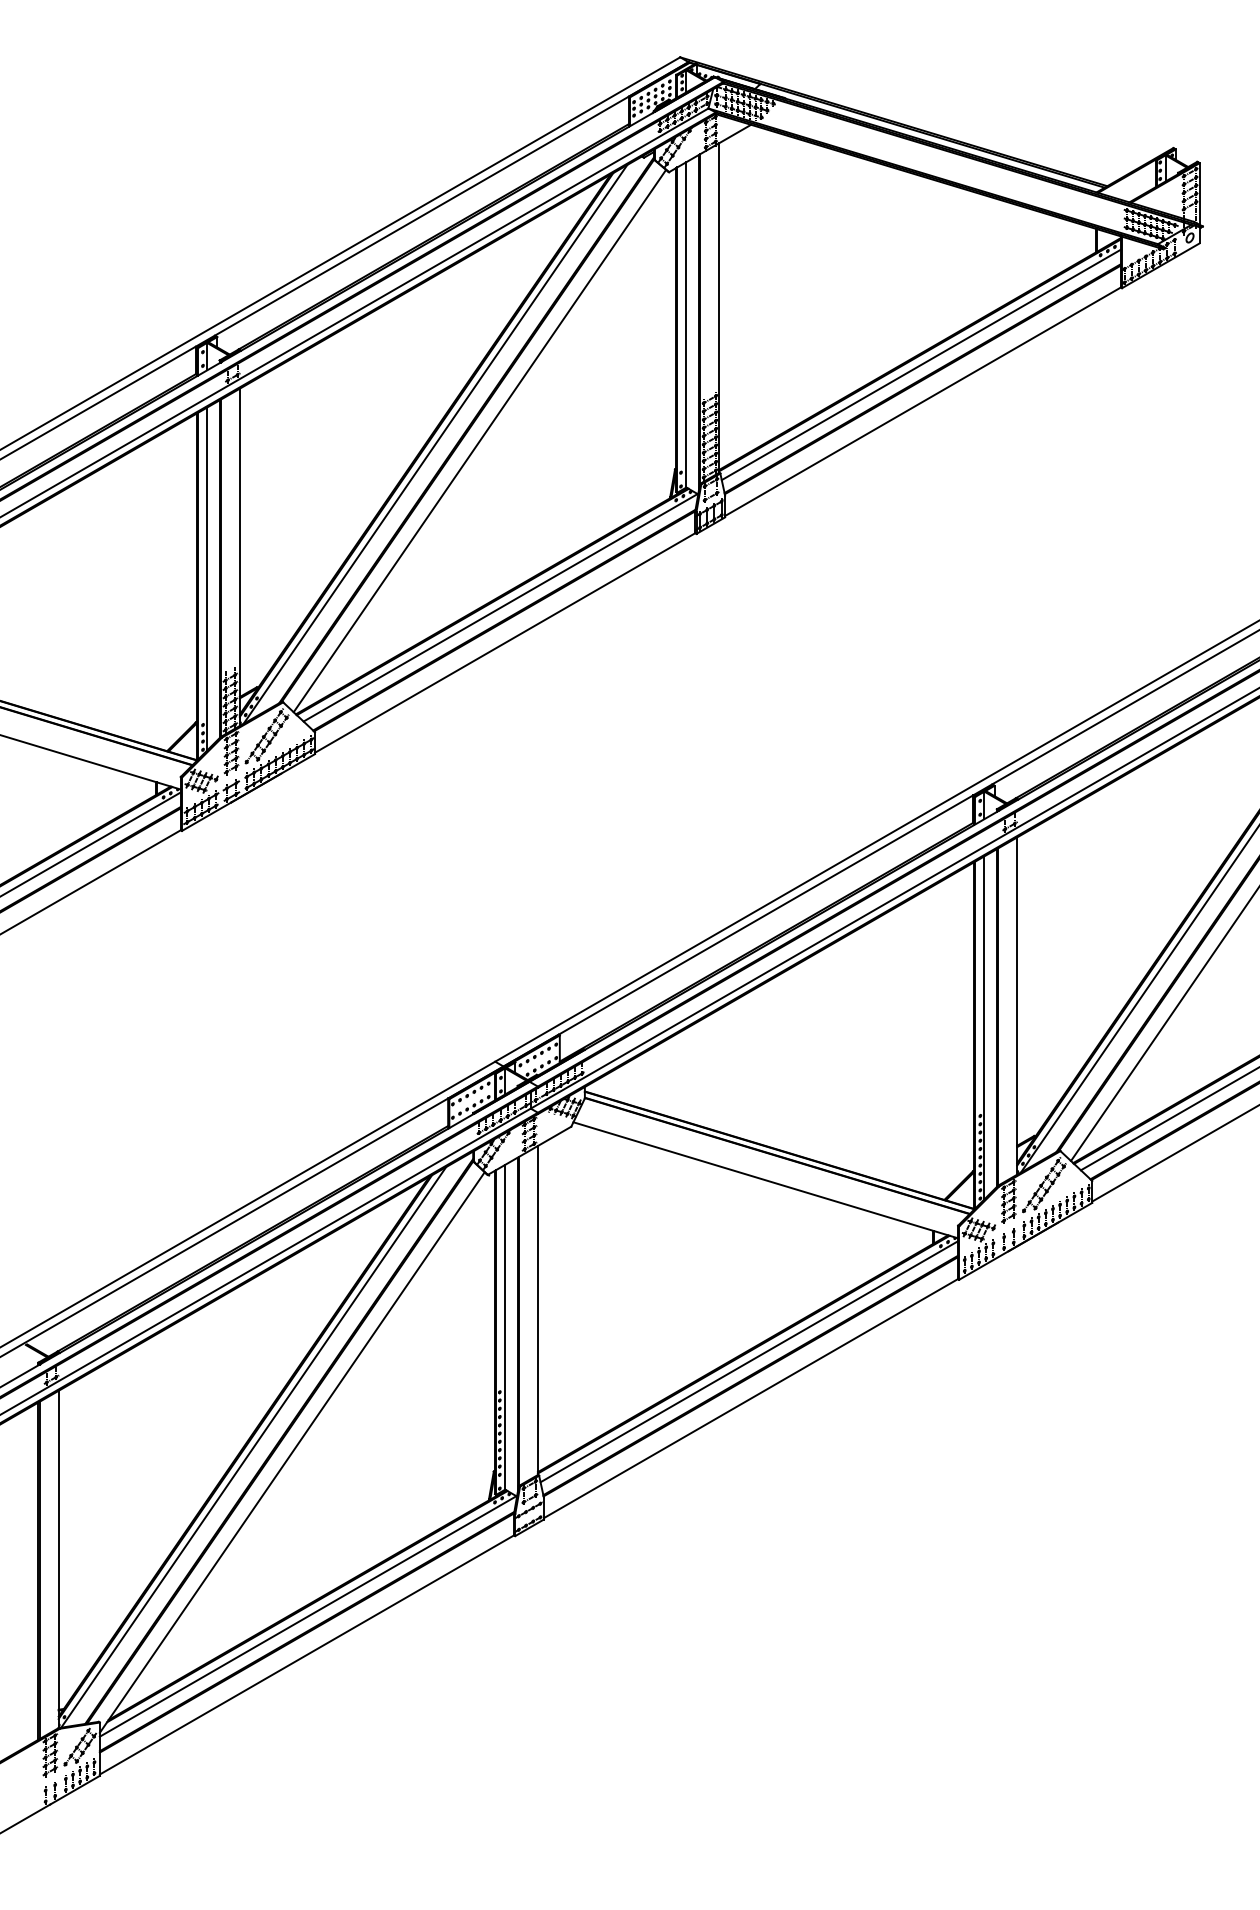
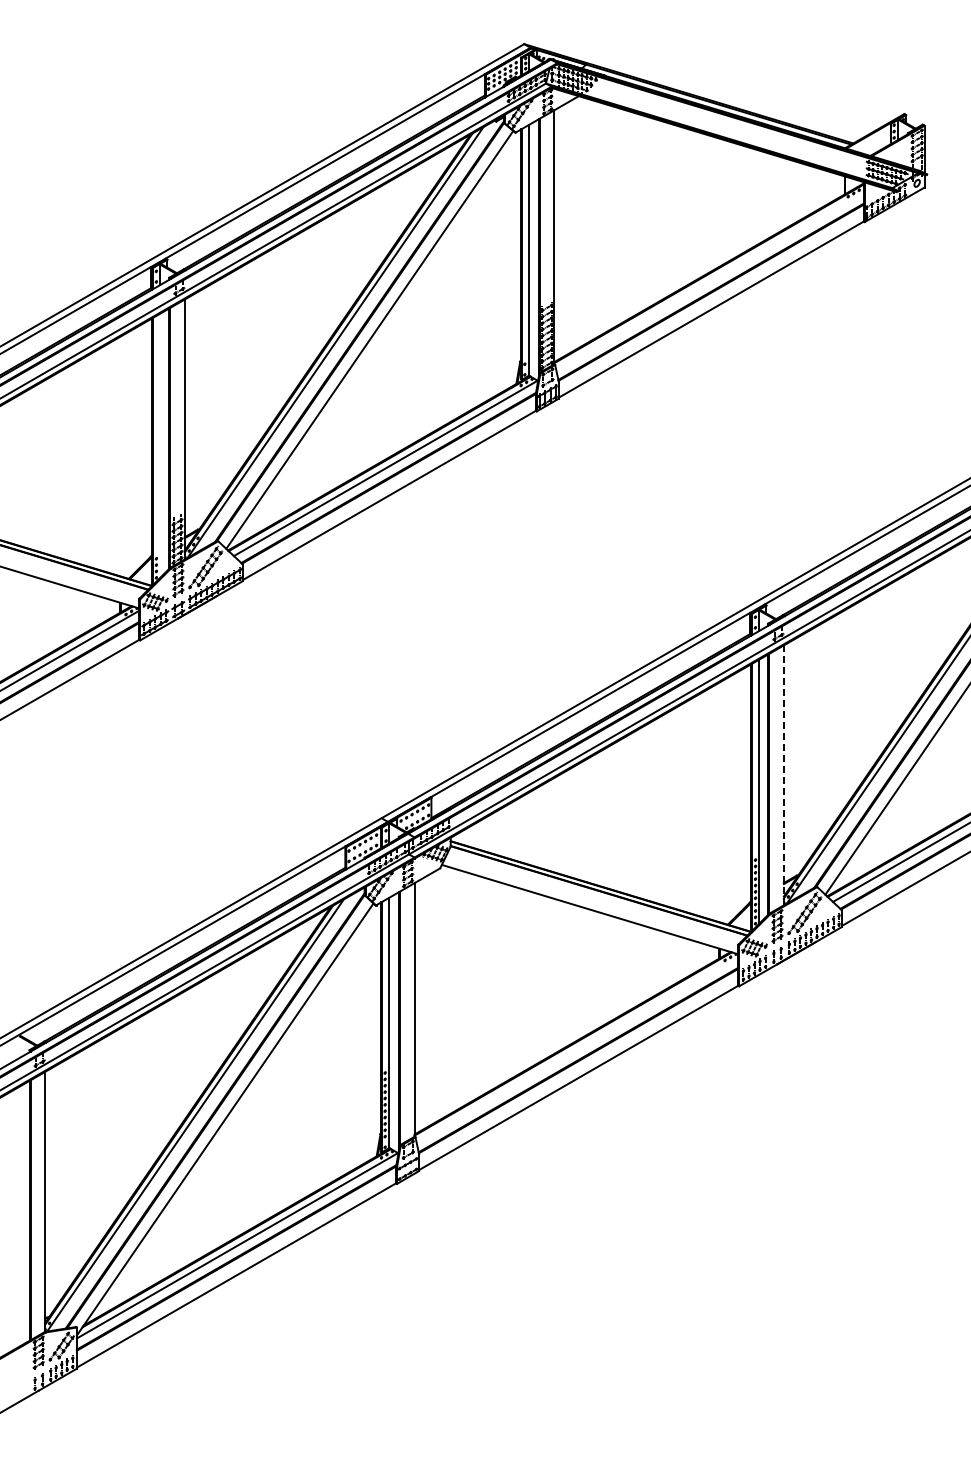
line: (920, 363) -> (709, 280), removed
line: (207, 579) -> (159, 446), removed
line: (1016, 1006) -> (783, 775), solid -> dashed
line: (749, 1361) -> (577, 1049), removed

